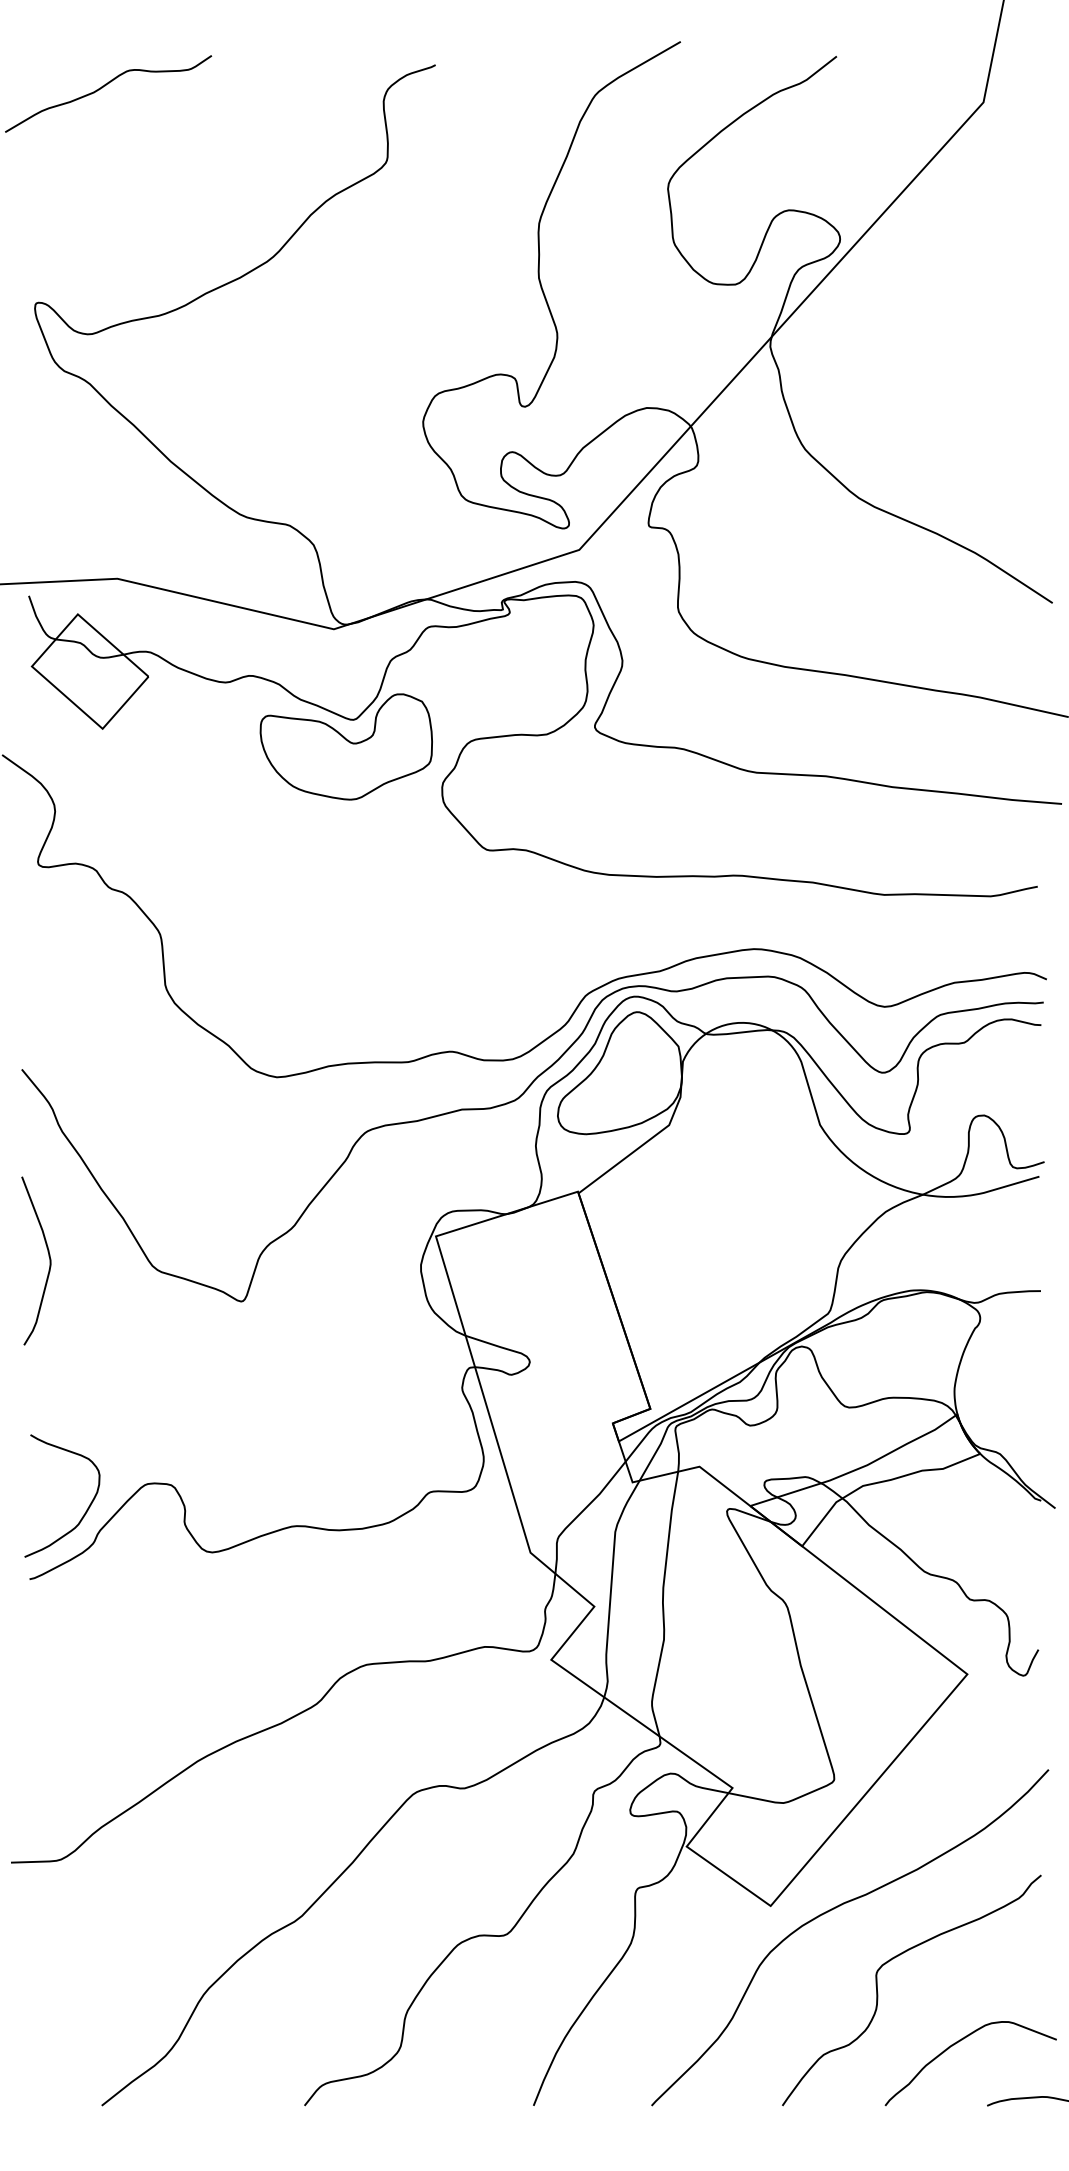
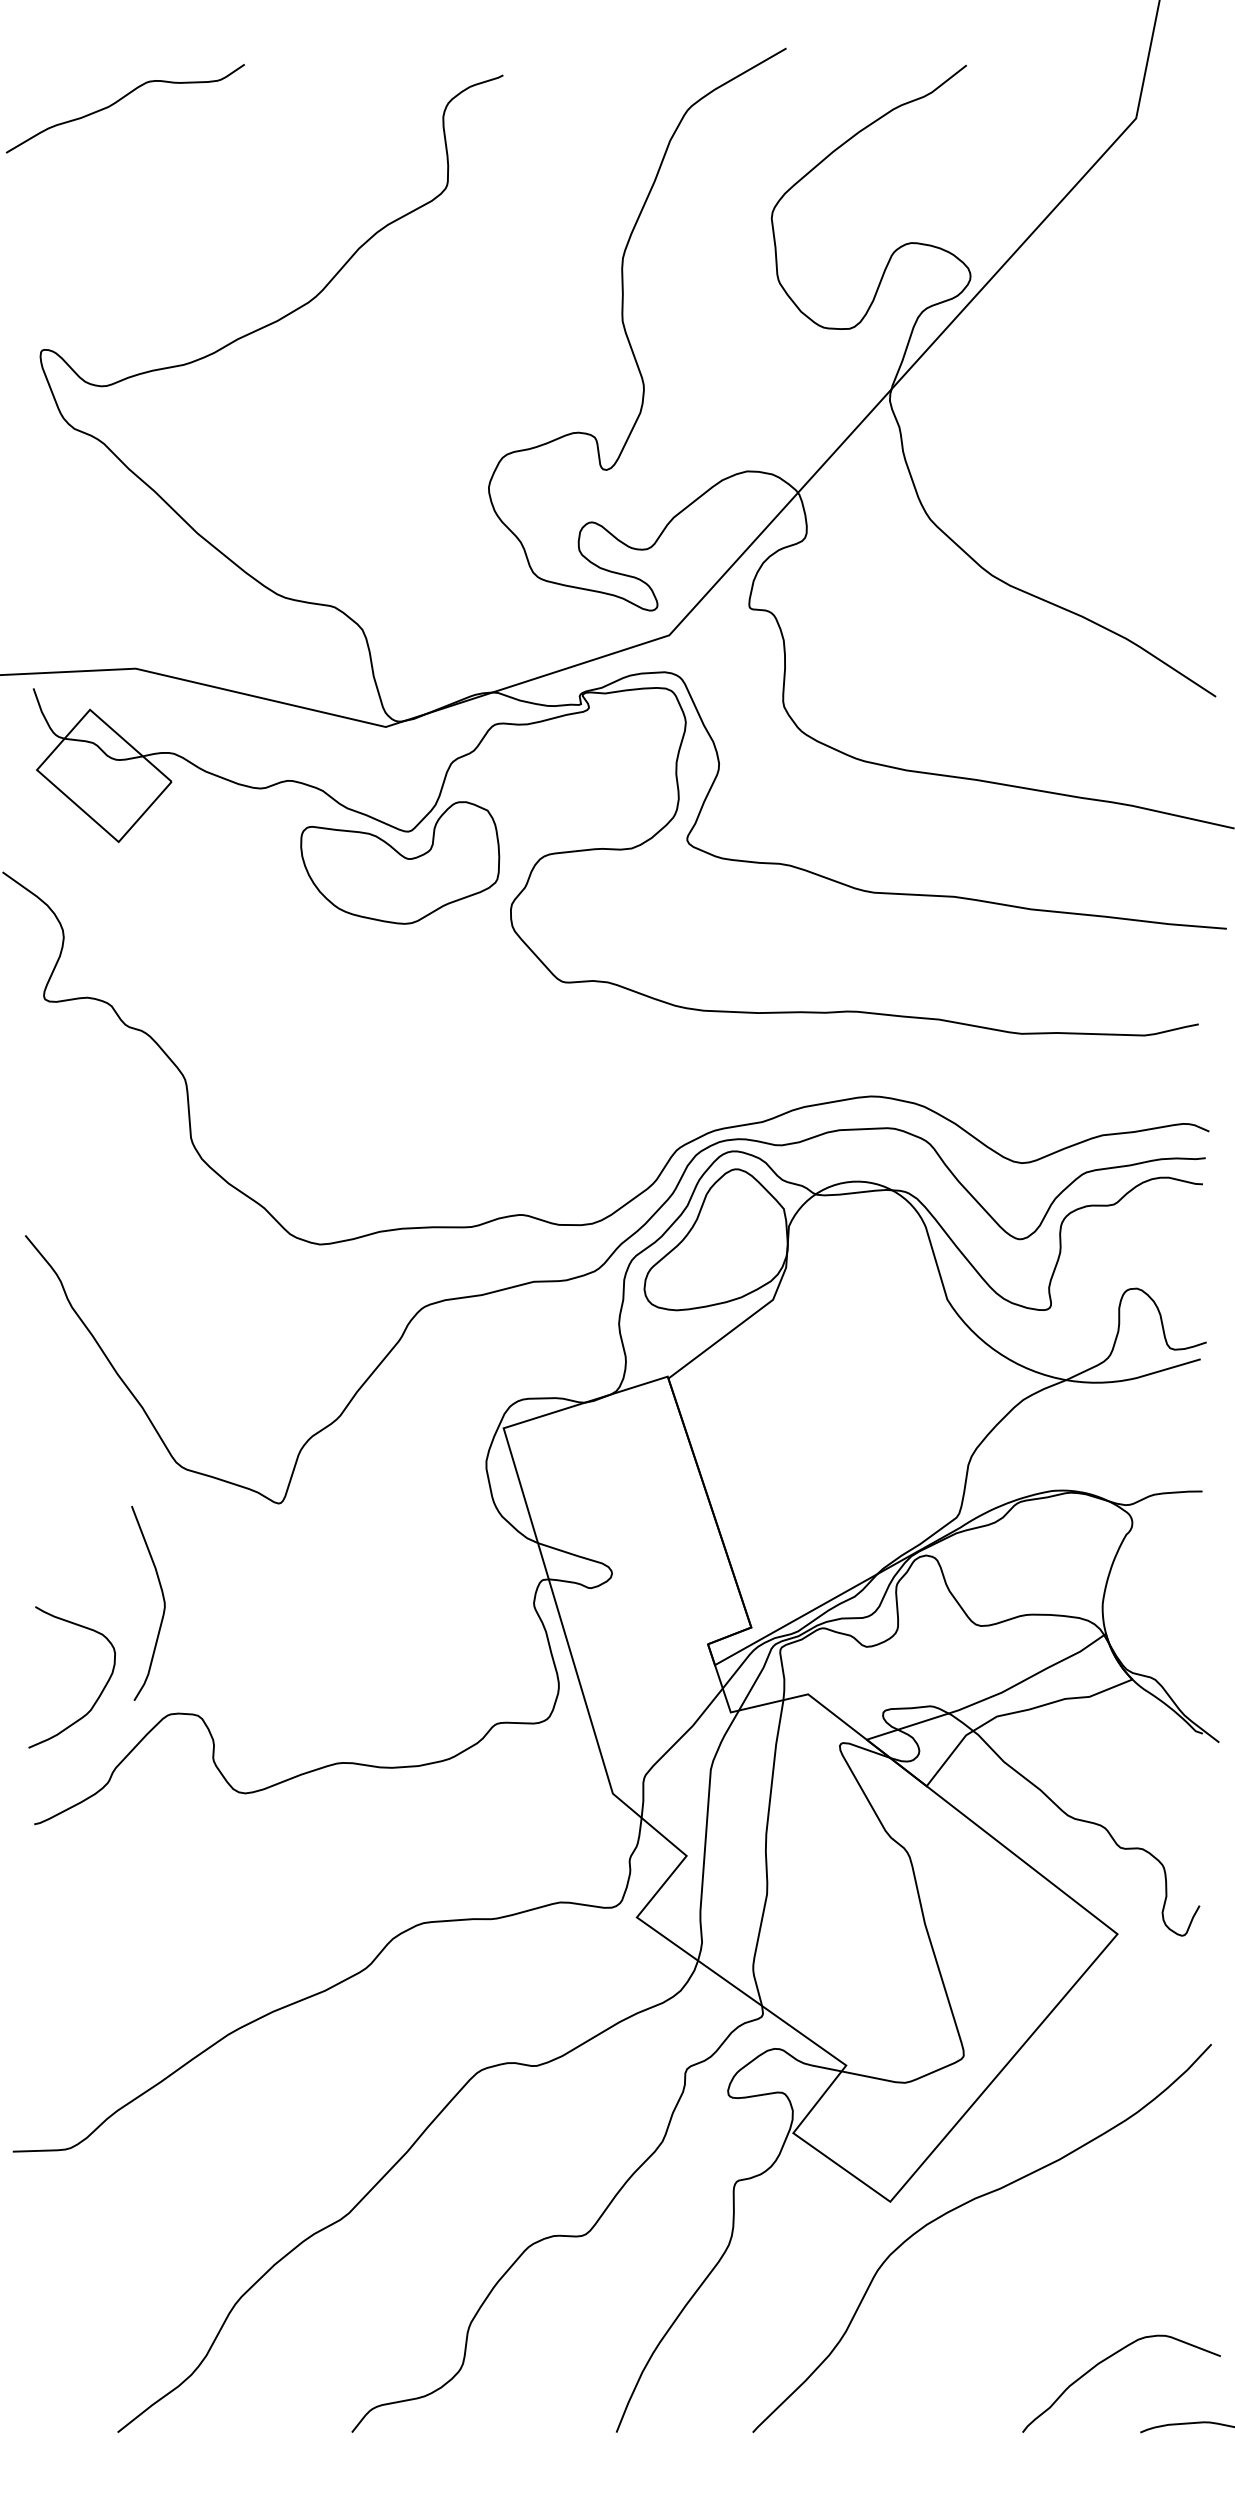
curve: (48, 1256) -> (162, 1598), moved
curve: (86, 1509) -> (100, 1692), moved
curve: (878, 1993) -> (1014, 2302), removed

